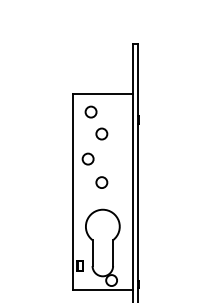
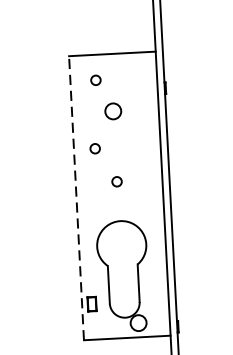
circle: (90, 111) -> (95, 79), size x0.6
circle: (87, 158) -> (94, 147), size x0.6
circle: (101, 182) -> (116, 181), size x0.6
line: (73, 192) -> (76, 198), solid -> dashed

